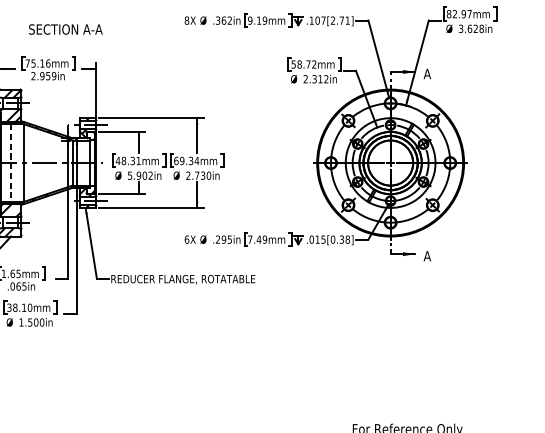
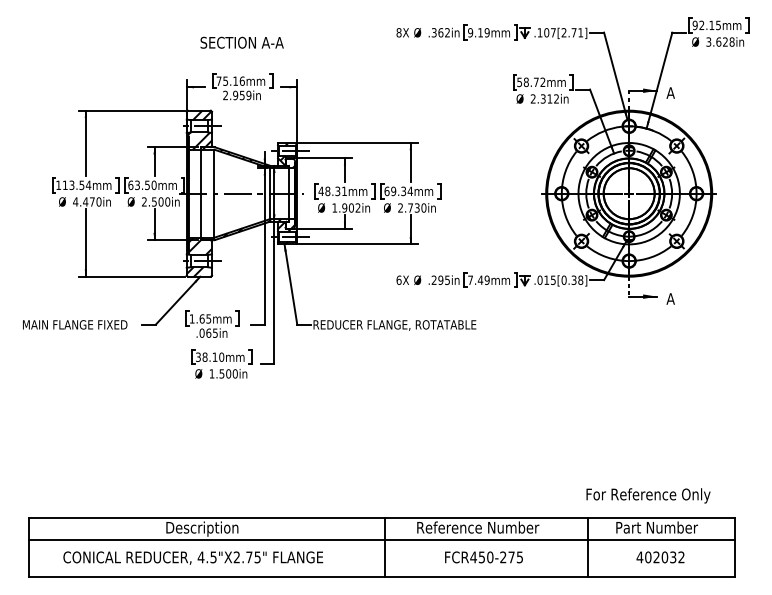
text: (459, 14) -> (706, 25), 82.97mm -> 92.15mm
text: (65, 29) -> (241, 42), moved
line: (11, 163) -> (200, 194), dashed -> solid
text: (129, 175) -> (334, 207), 5.902in -> 1.902in

